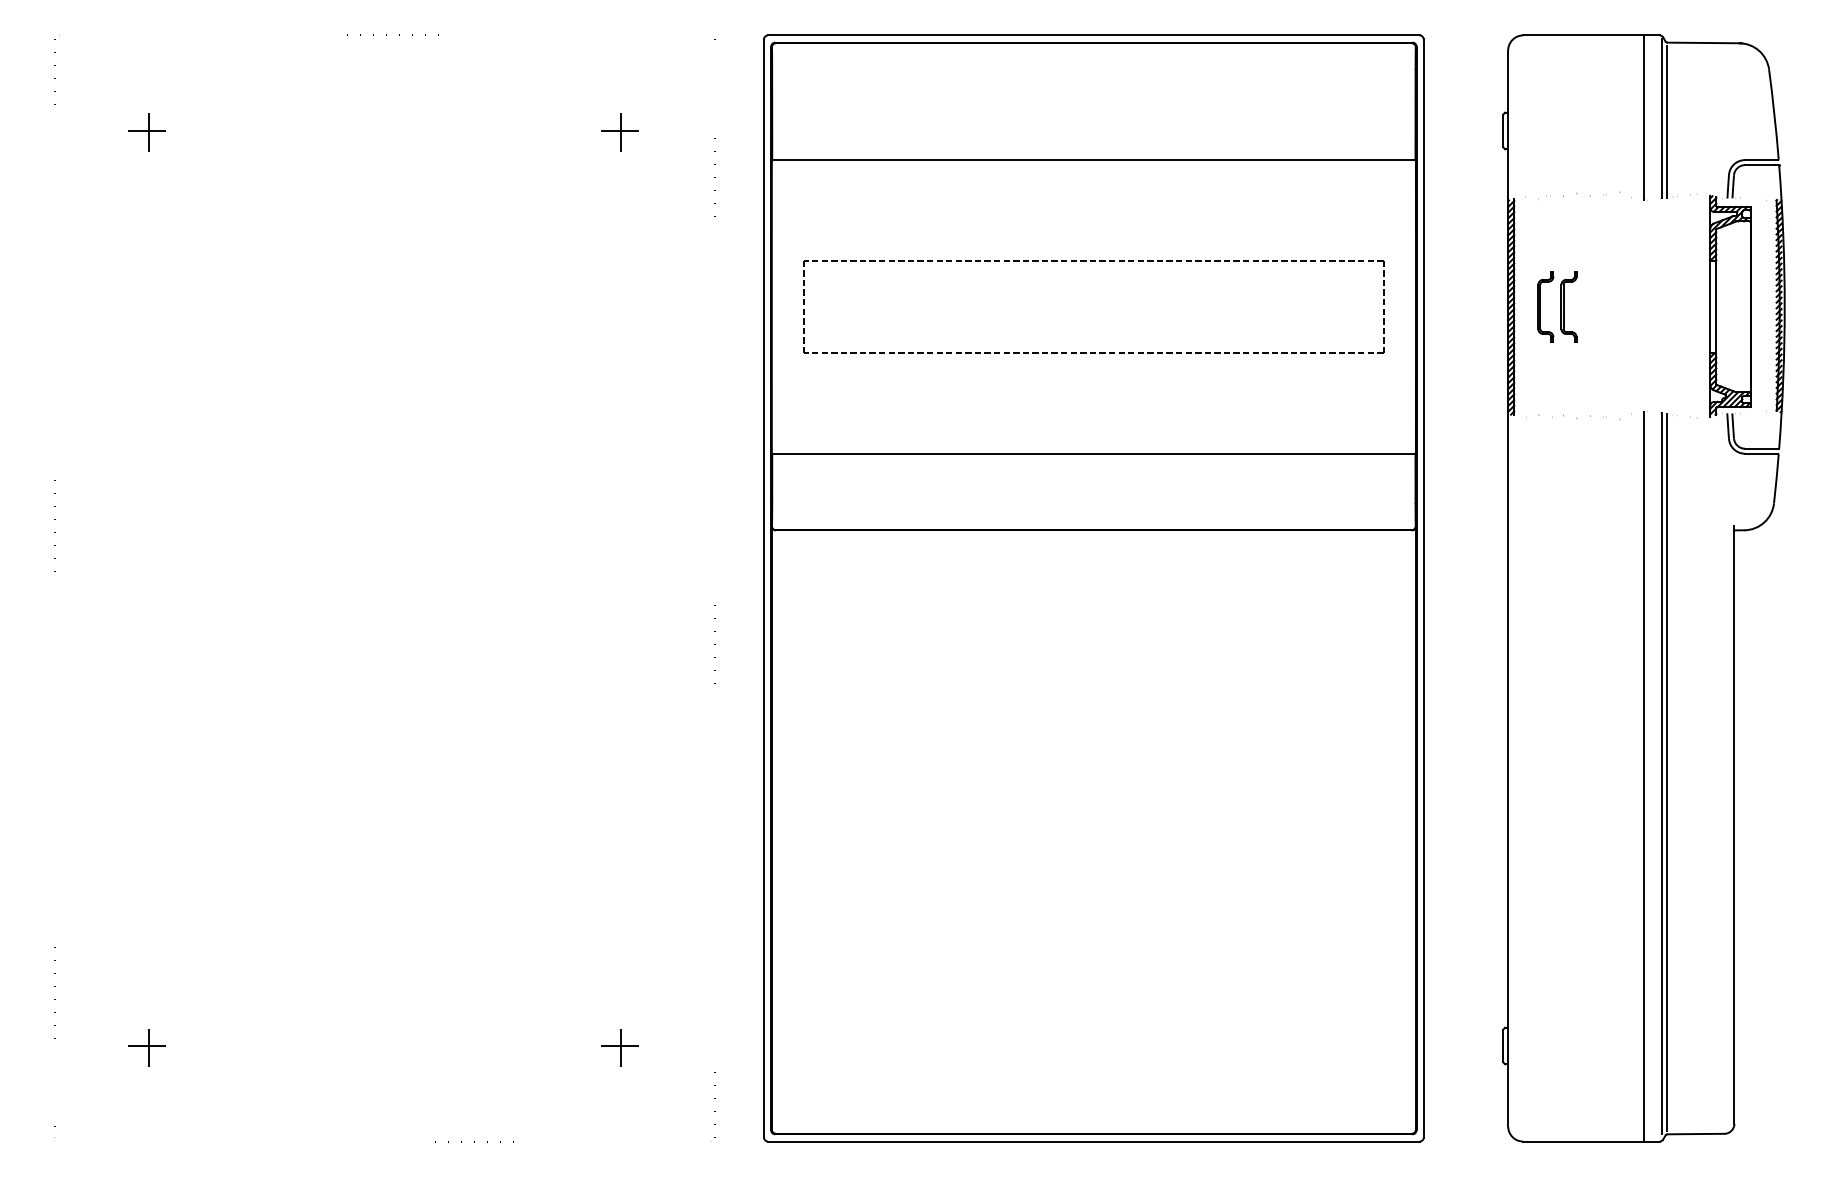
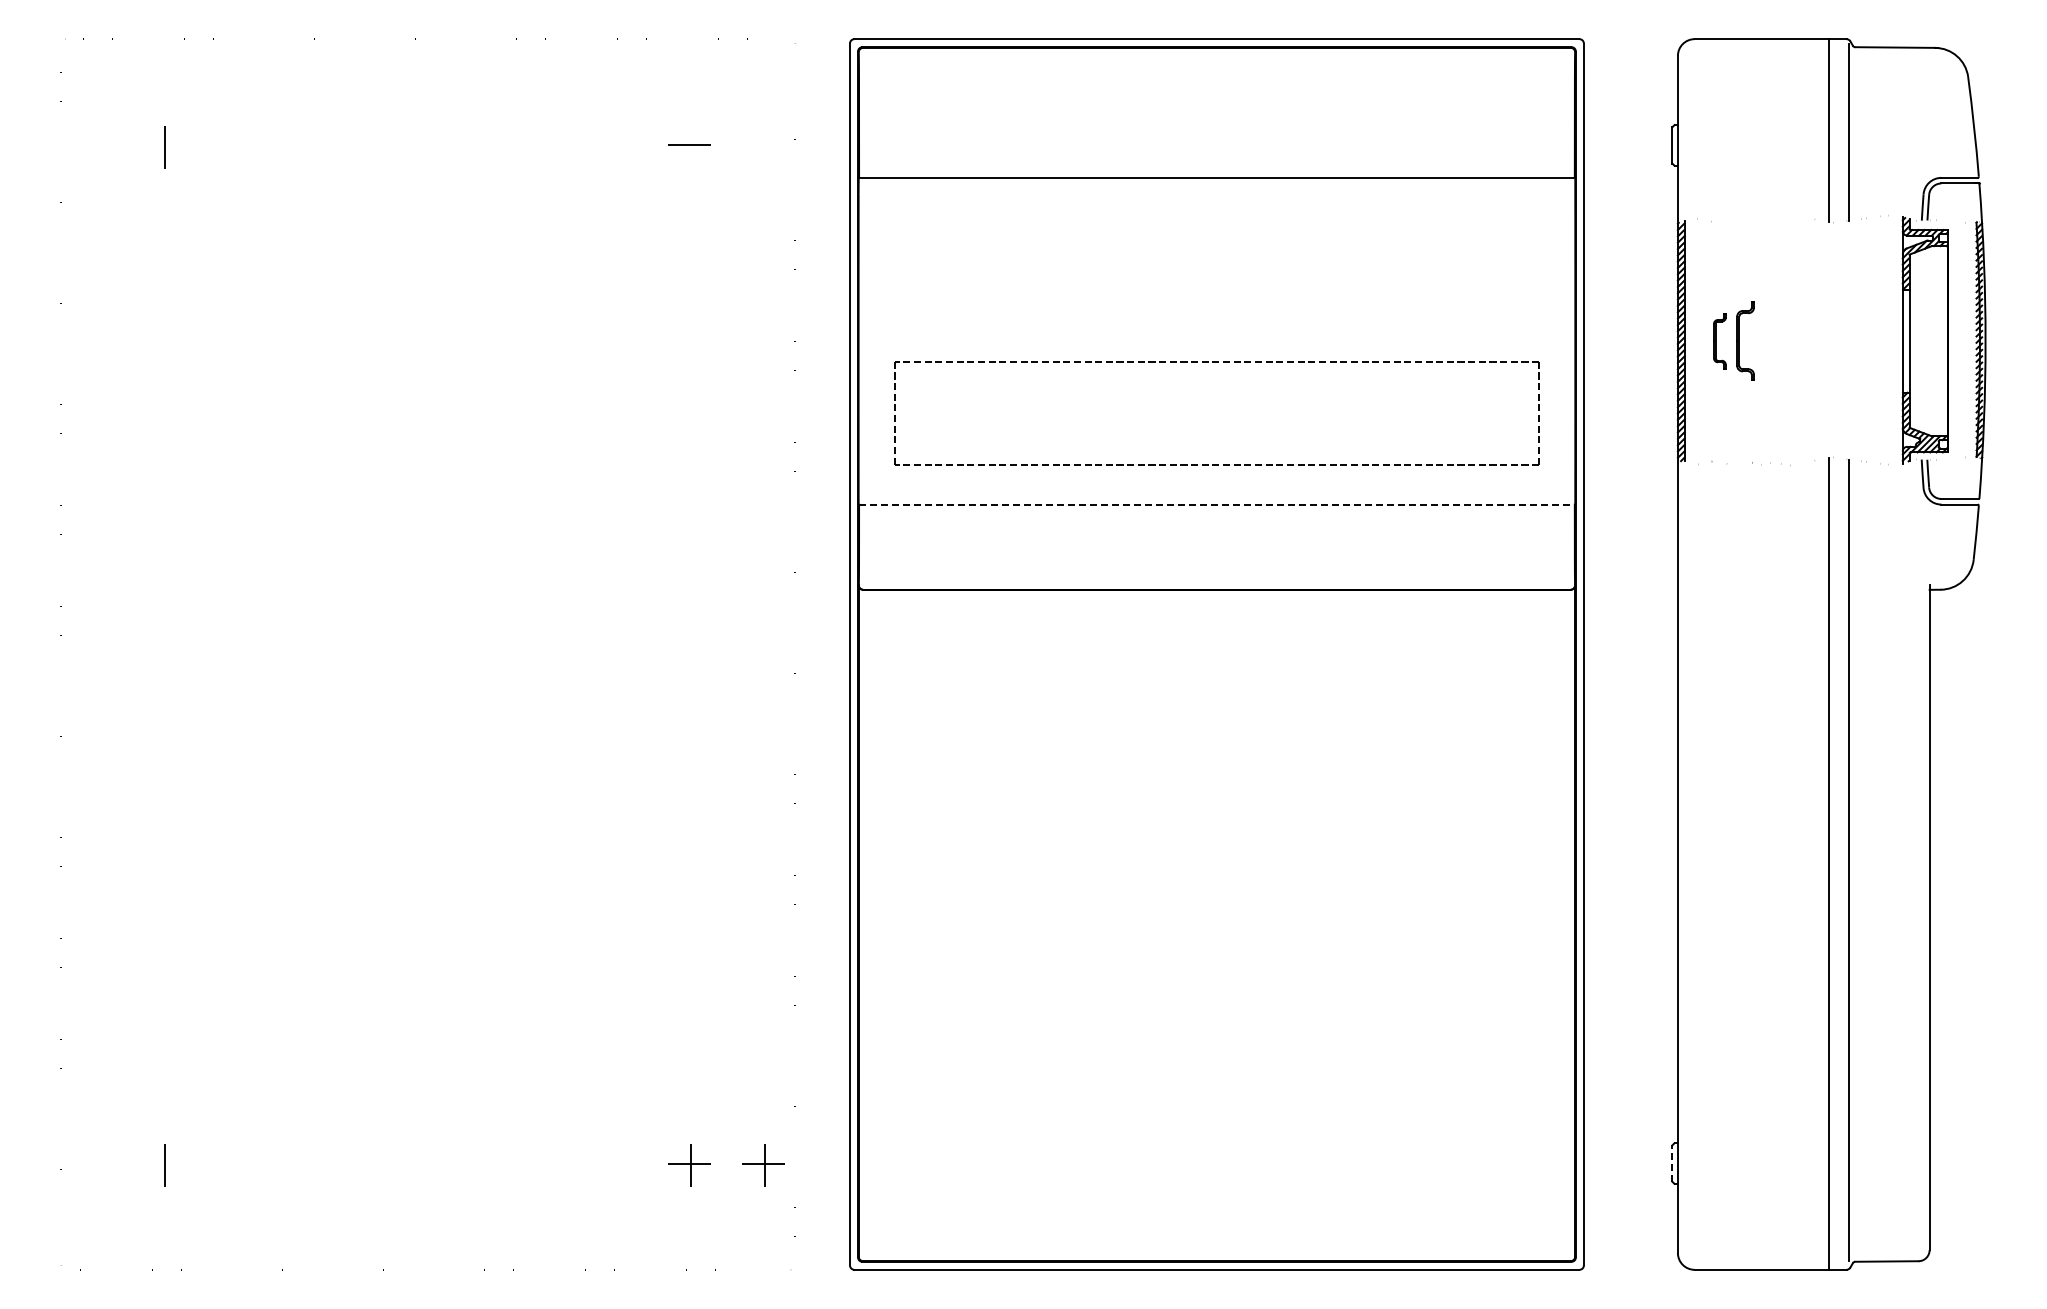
line: (1666, 122) -> (1854, 135), removed
line: (148, 131) -> (165, 145), removed
line: (621, 131) -> (691, 145), removed
part: (1577, 193) -> (1754, 215), removed
part: (1093, 261) -> (1216, 362), moved
part: (1545, 306) -> (1719, 340), size x0.7
part: (1592, 416) -> (1771, 463), size x0.6
line: (1094, 453) -> (1217, 504), solid -> dashed
line: (1666, 771) -> (1854, 858), removed
line: (148, 1045) -> (165, 1163), removed
line: (1503, 1045) -> (1672, 1163), solid -> dashed
part: (686, 1047) -> (763, 1165), added

